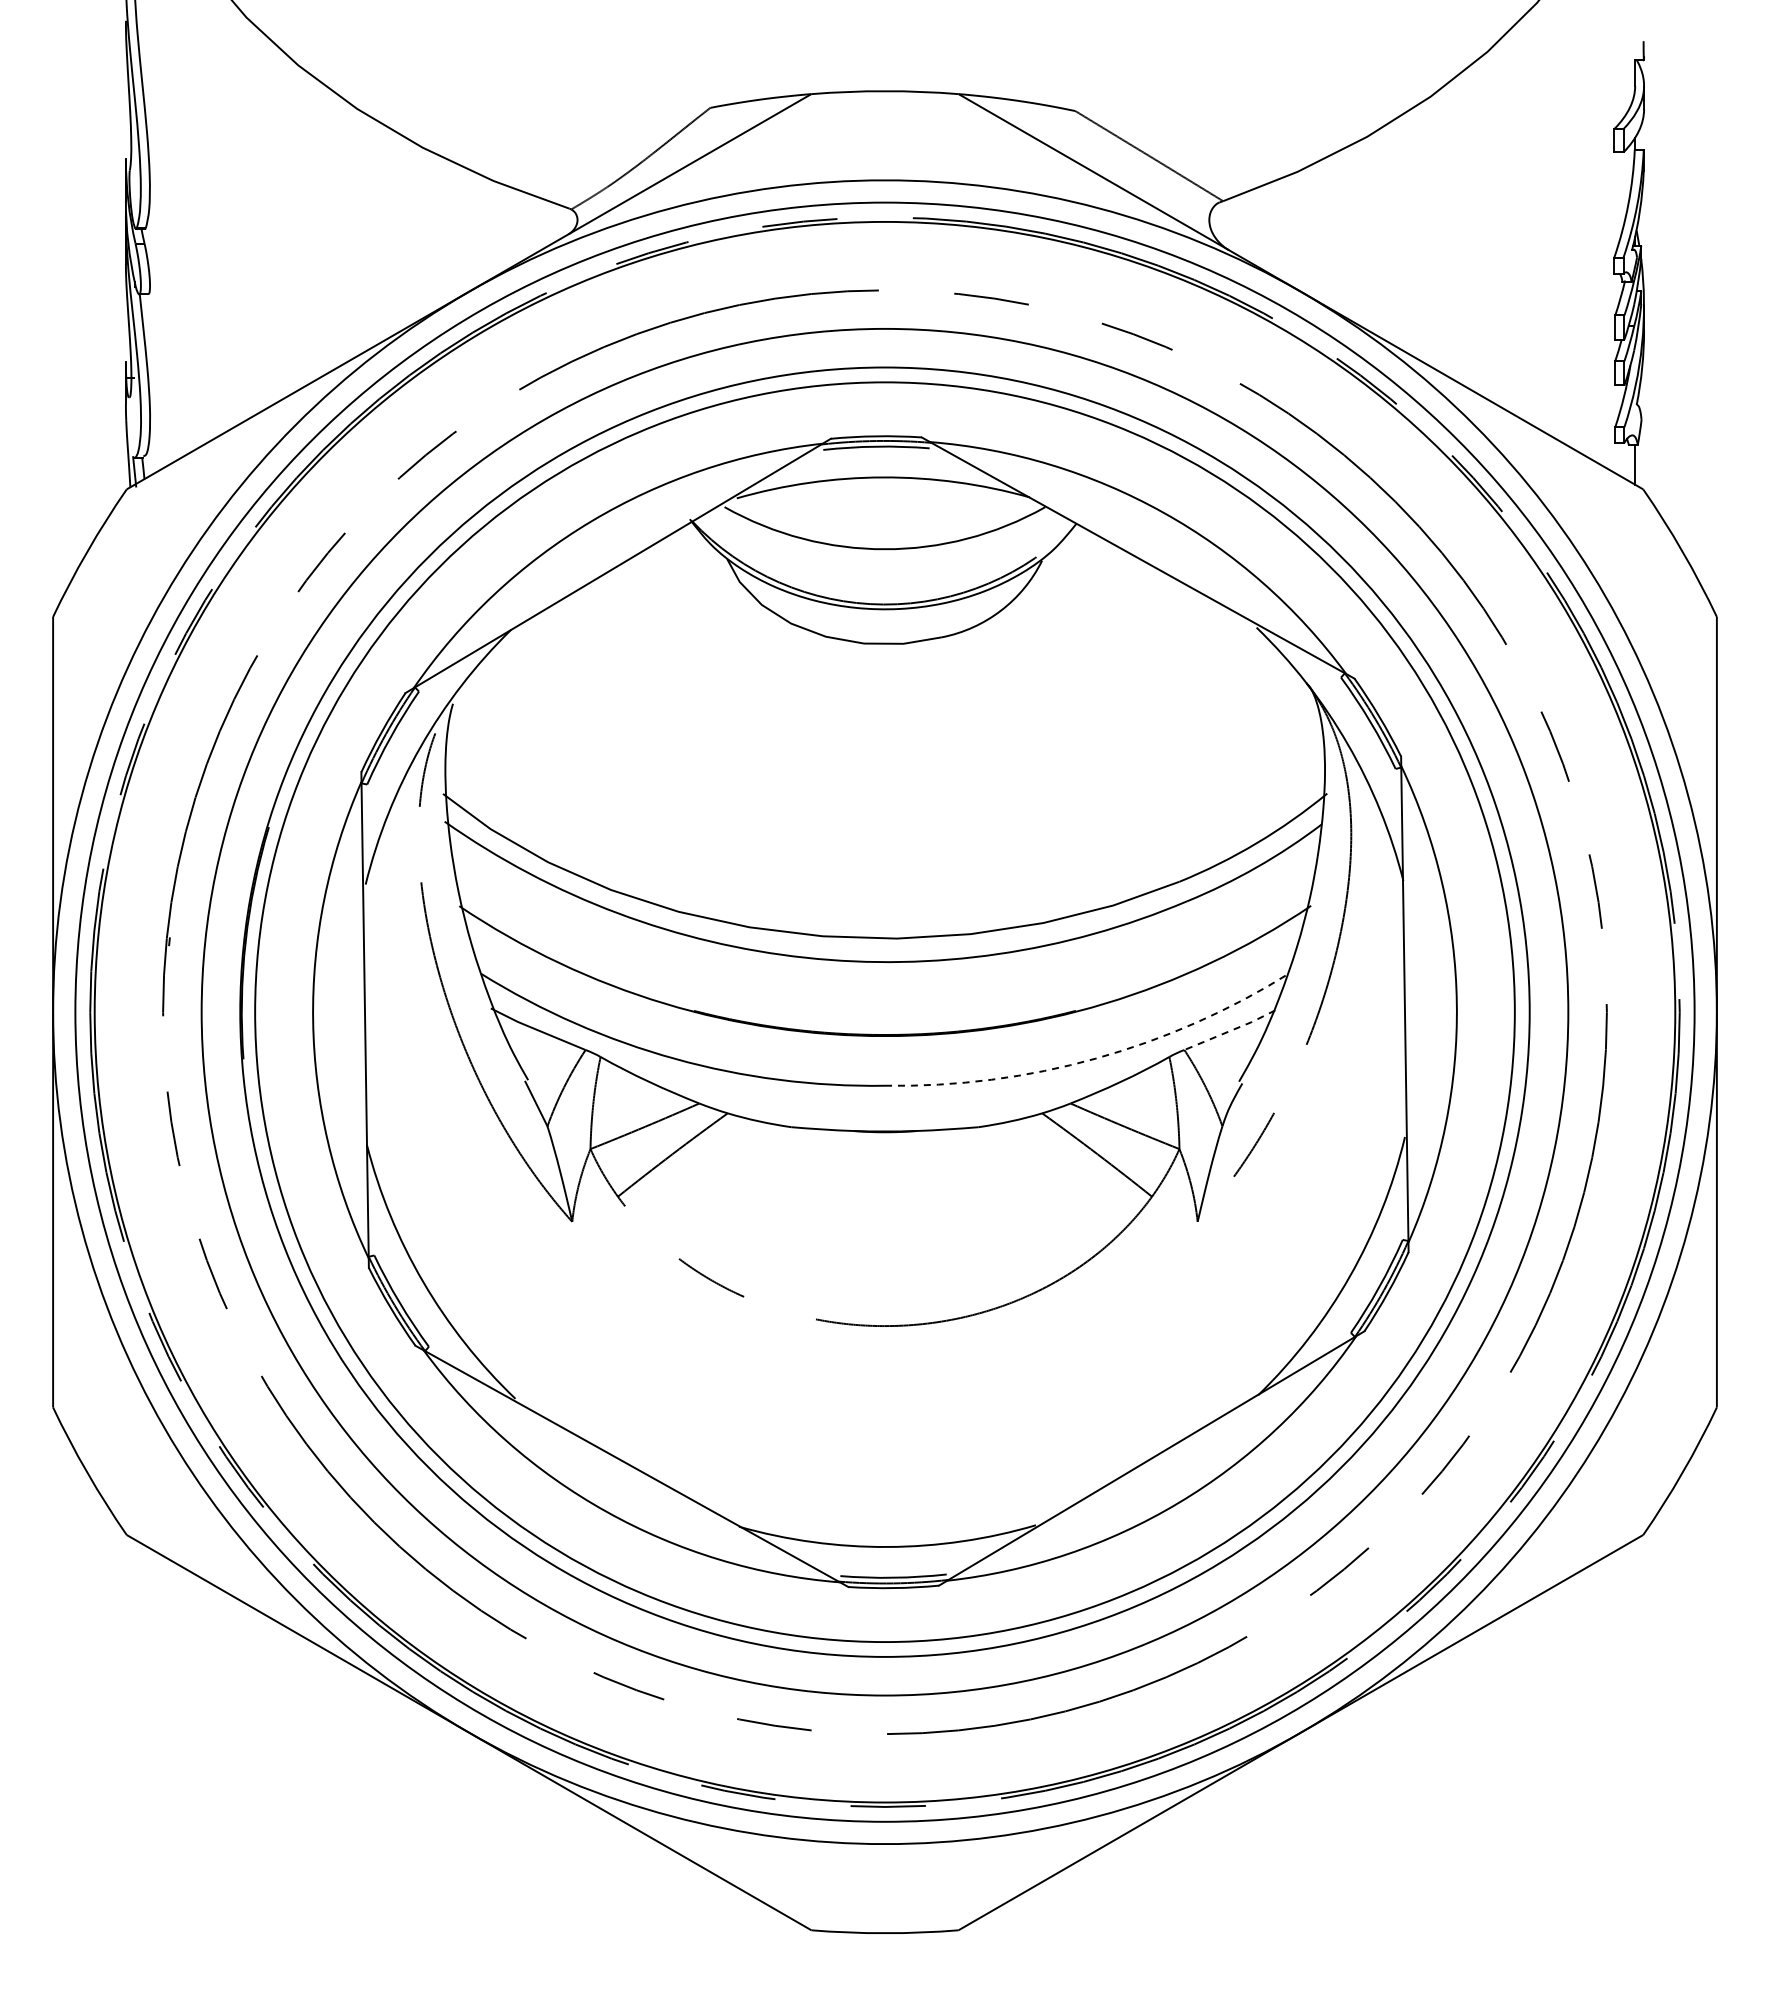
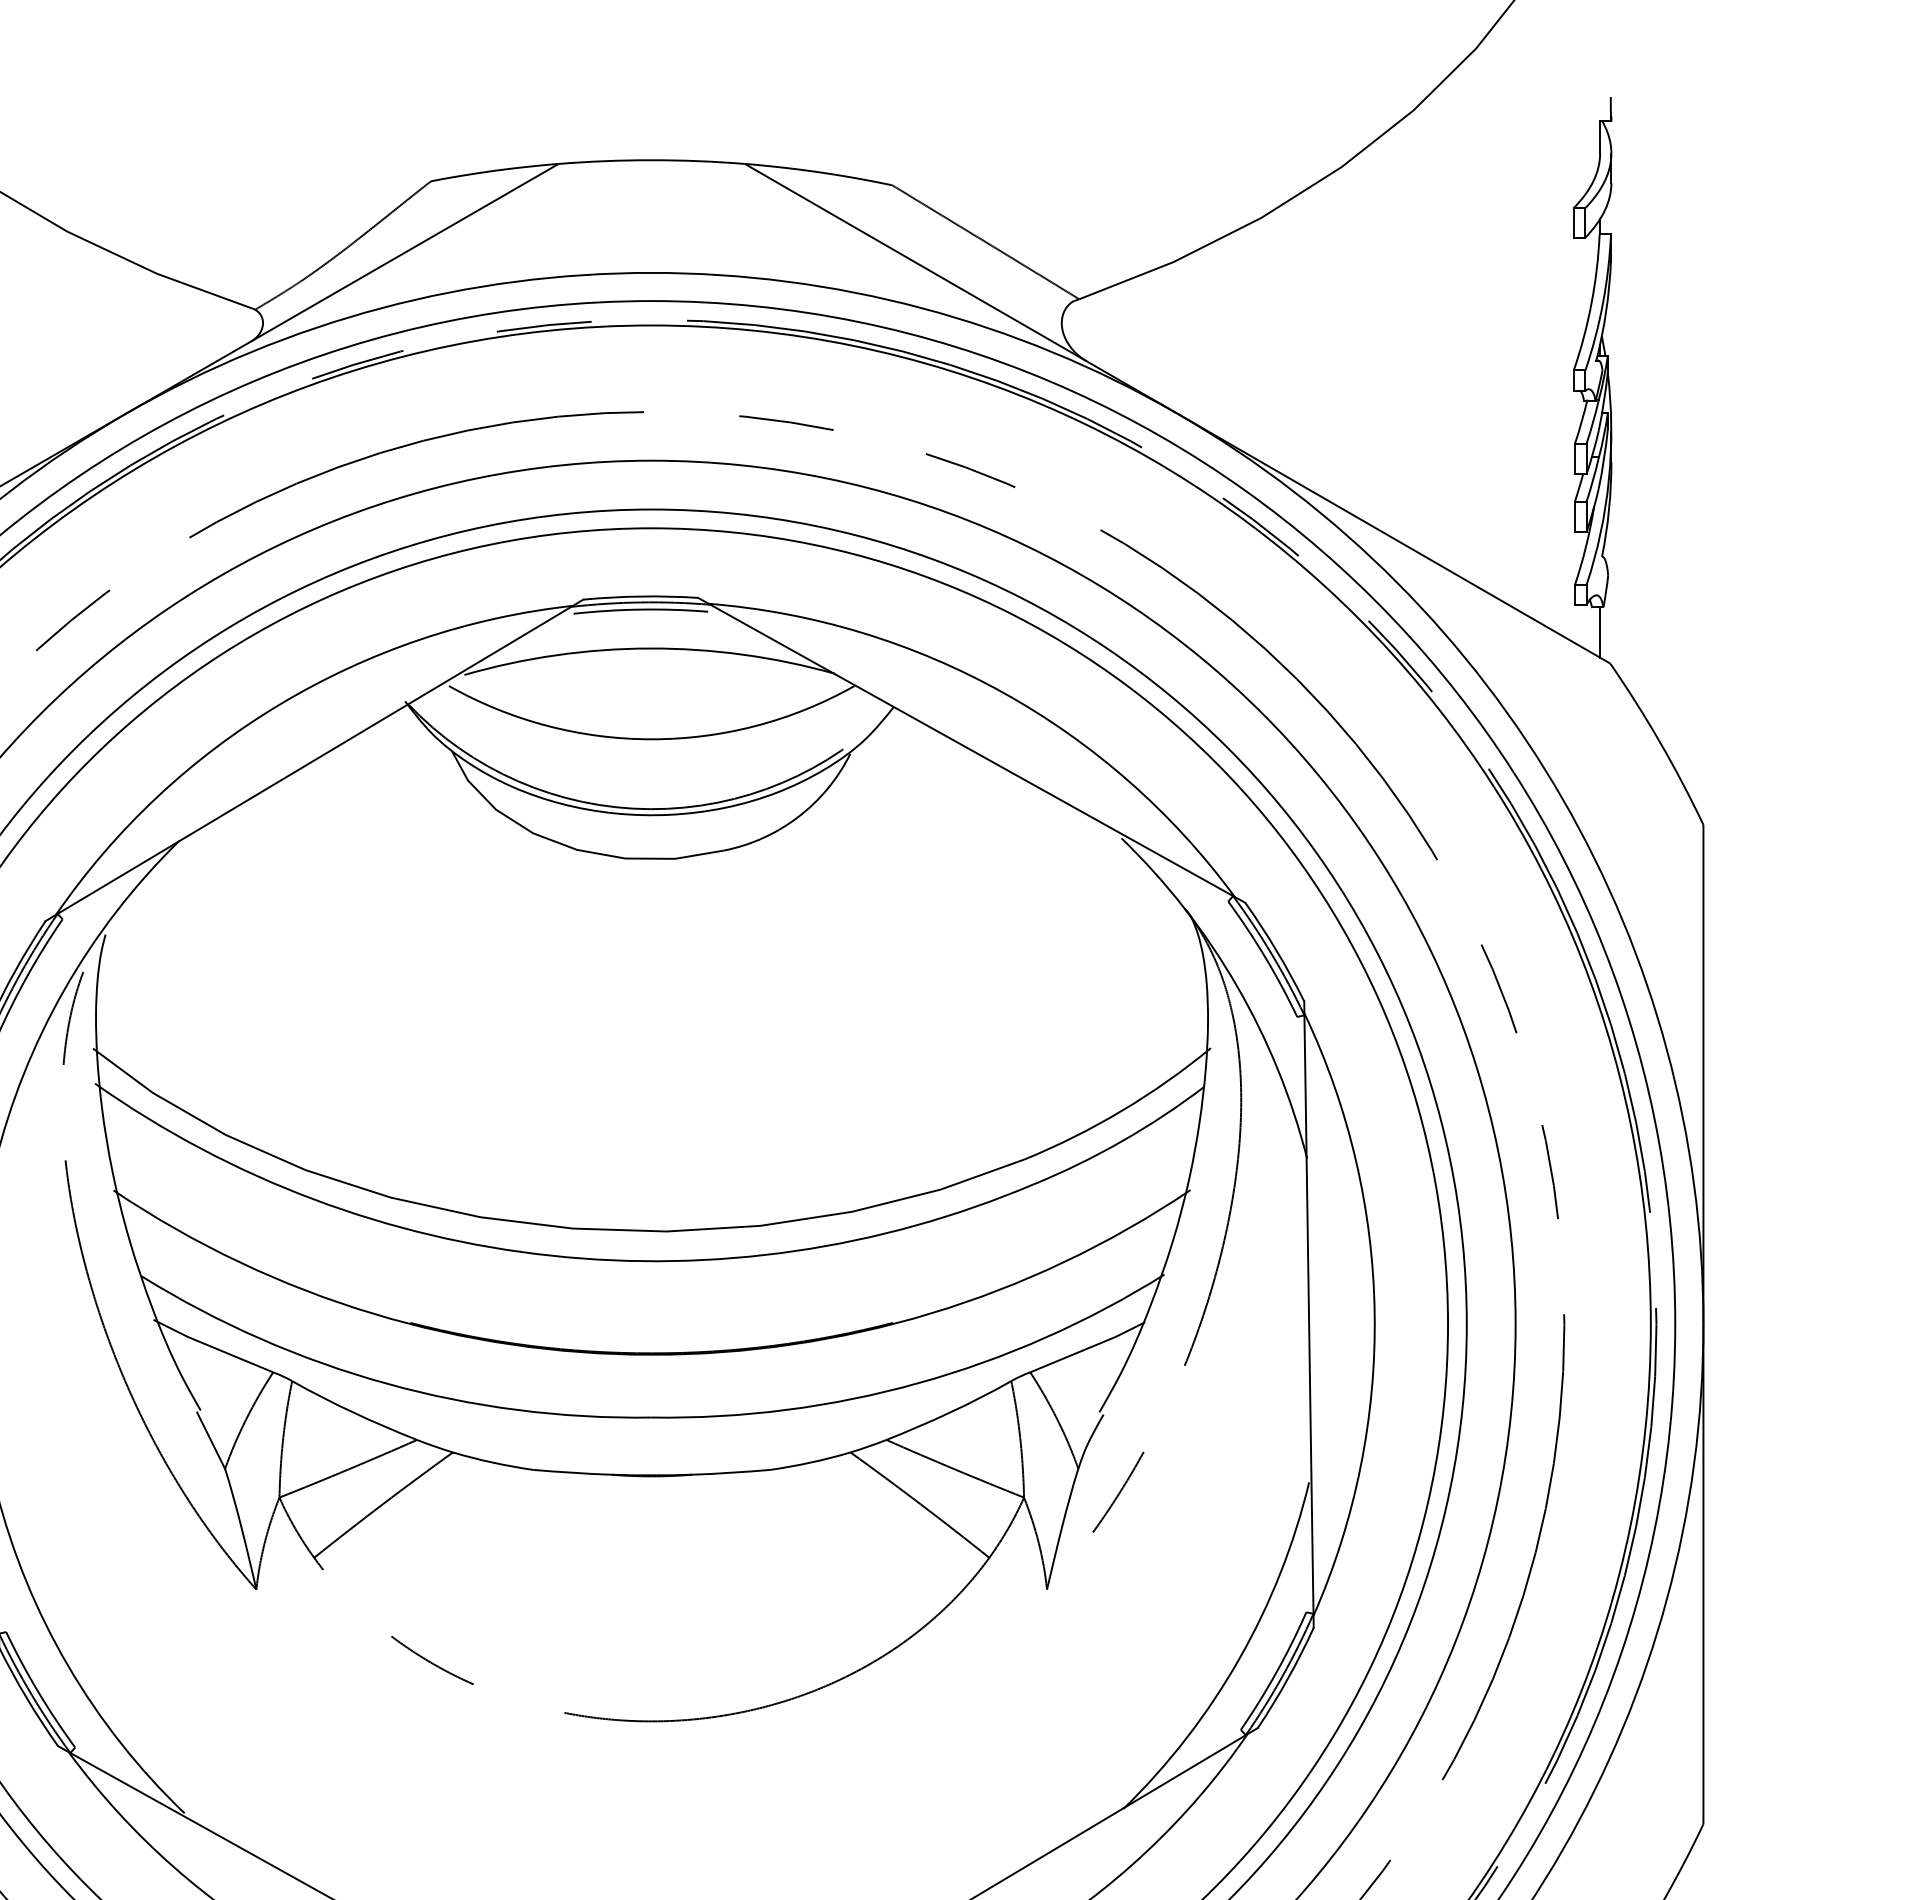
line: (1230, 1030) -> (1088, 1347), dashed -> solid
arc: (1095, 1058) -> (917, 1383), dashed -> solid

